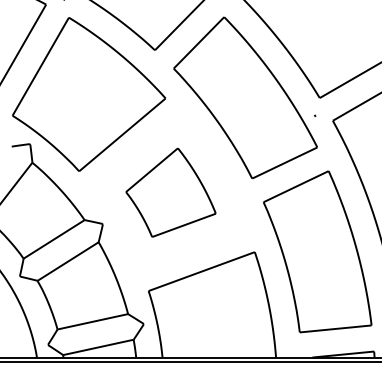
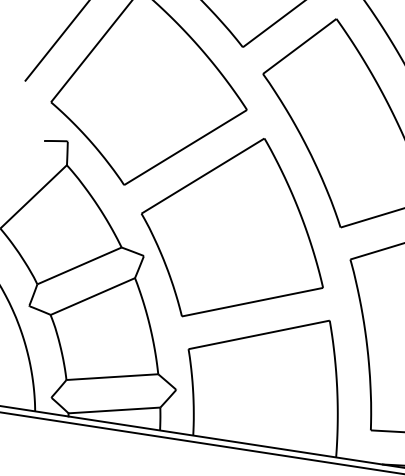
part: (170, 192) -> (235, 229), size x1.67

